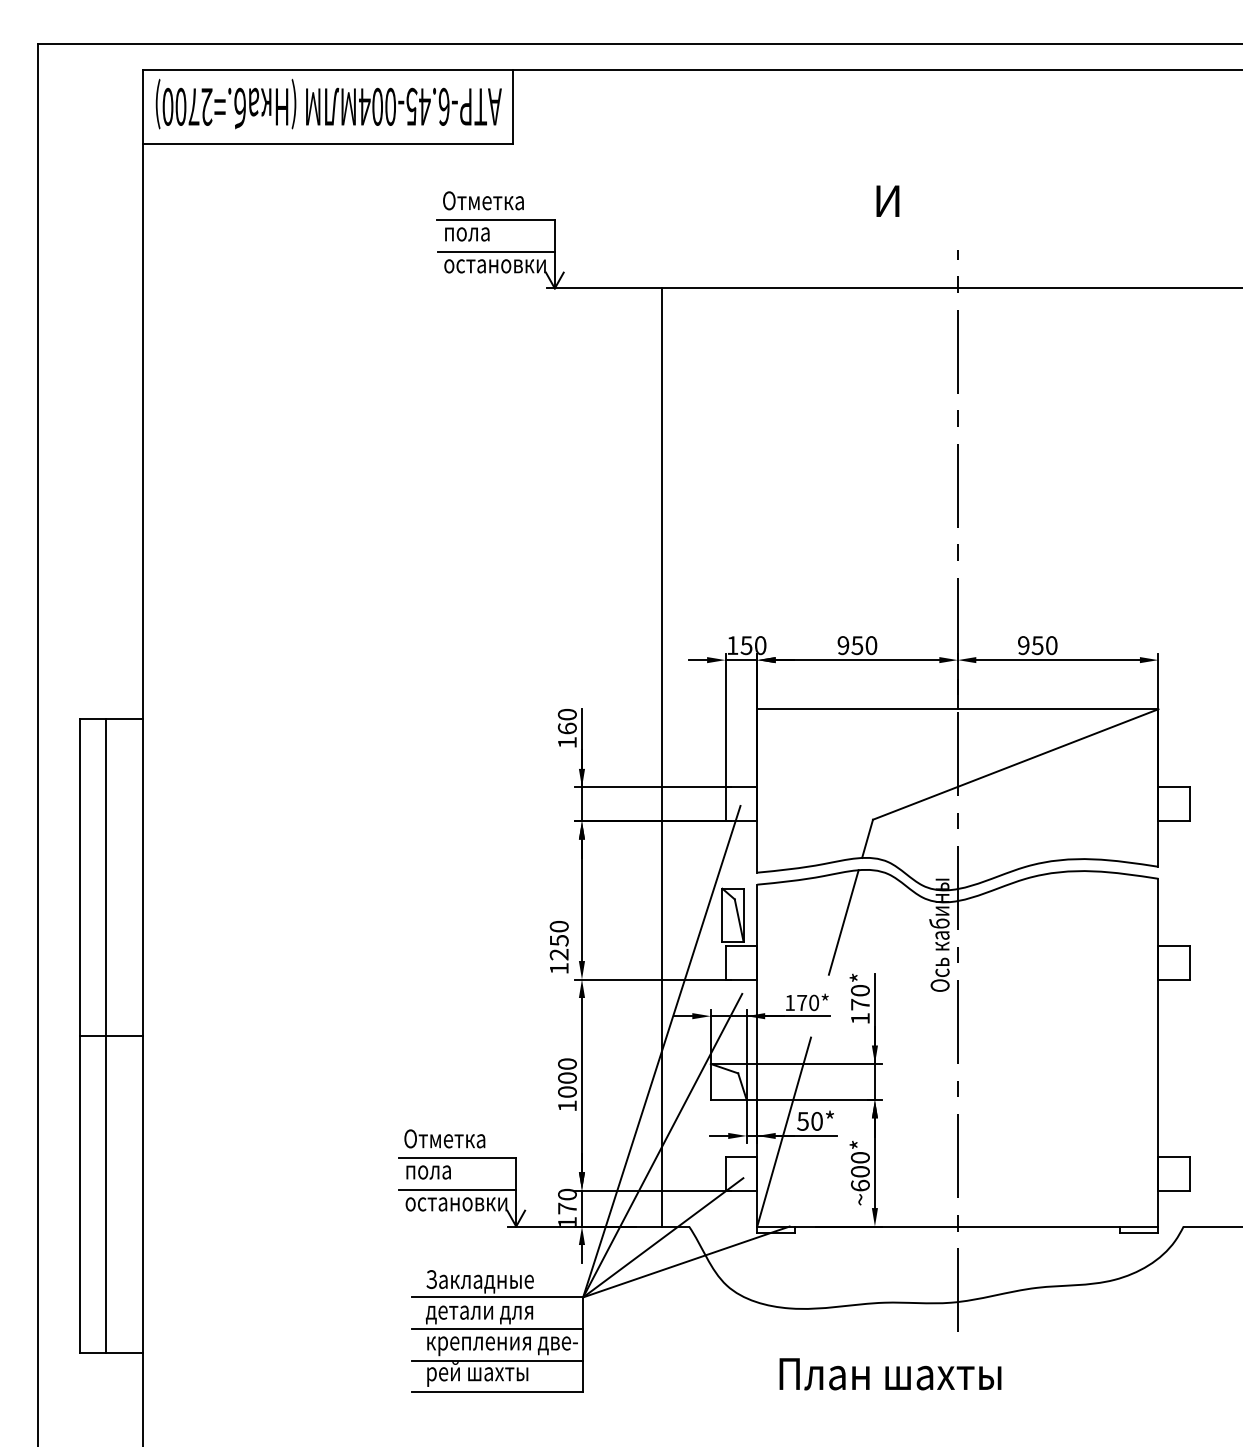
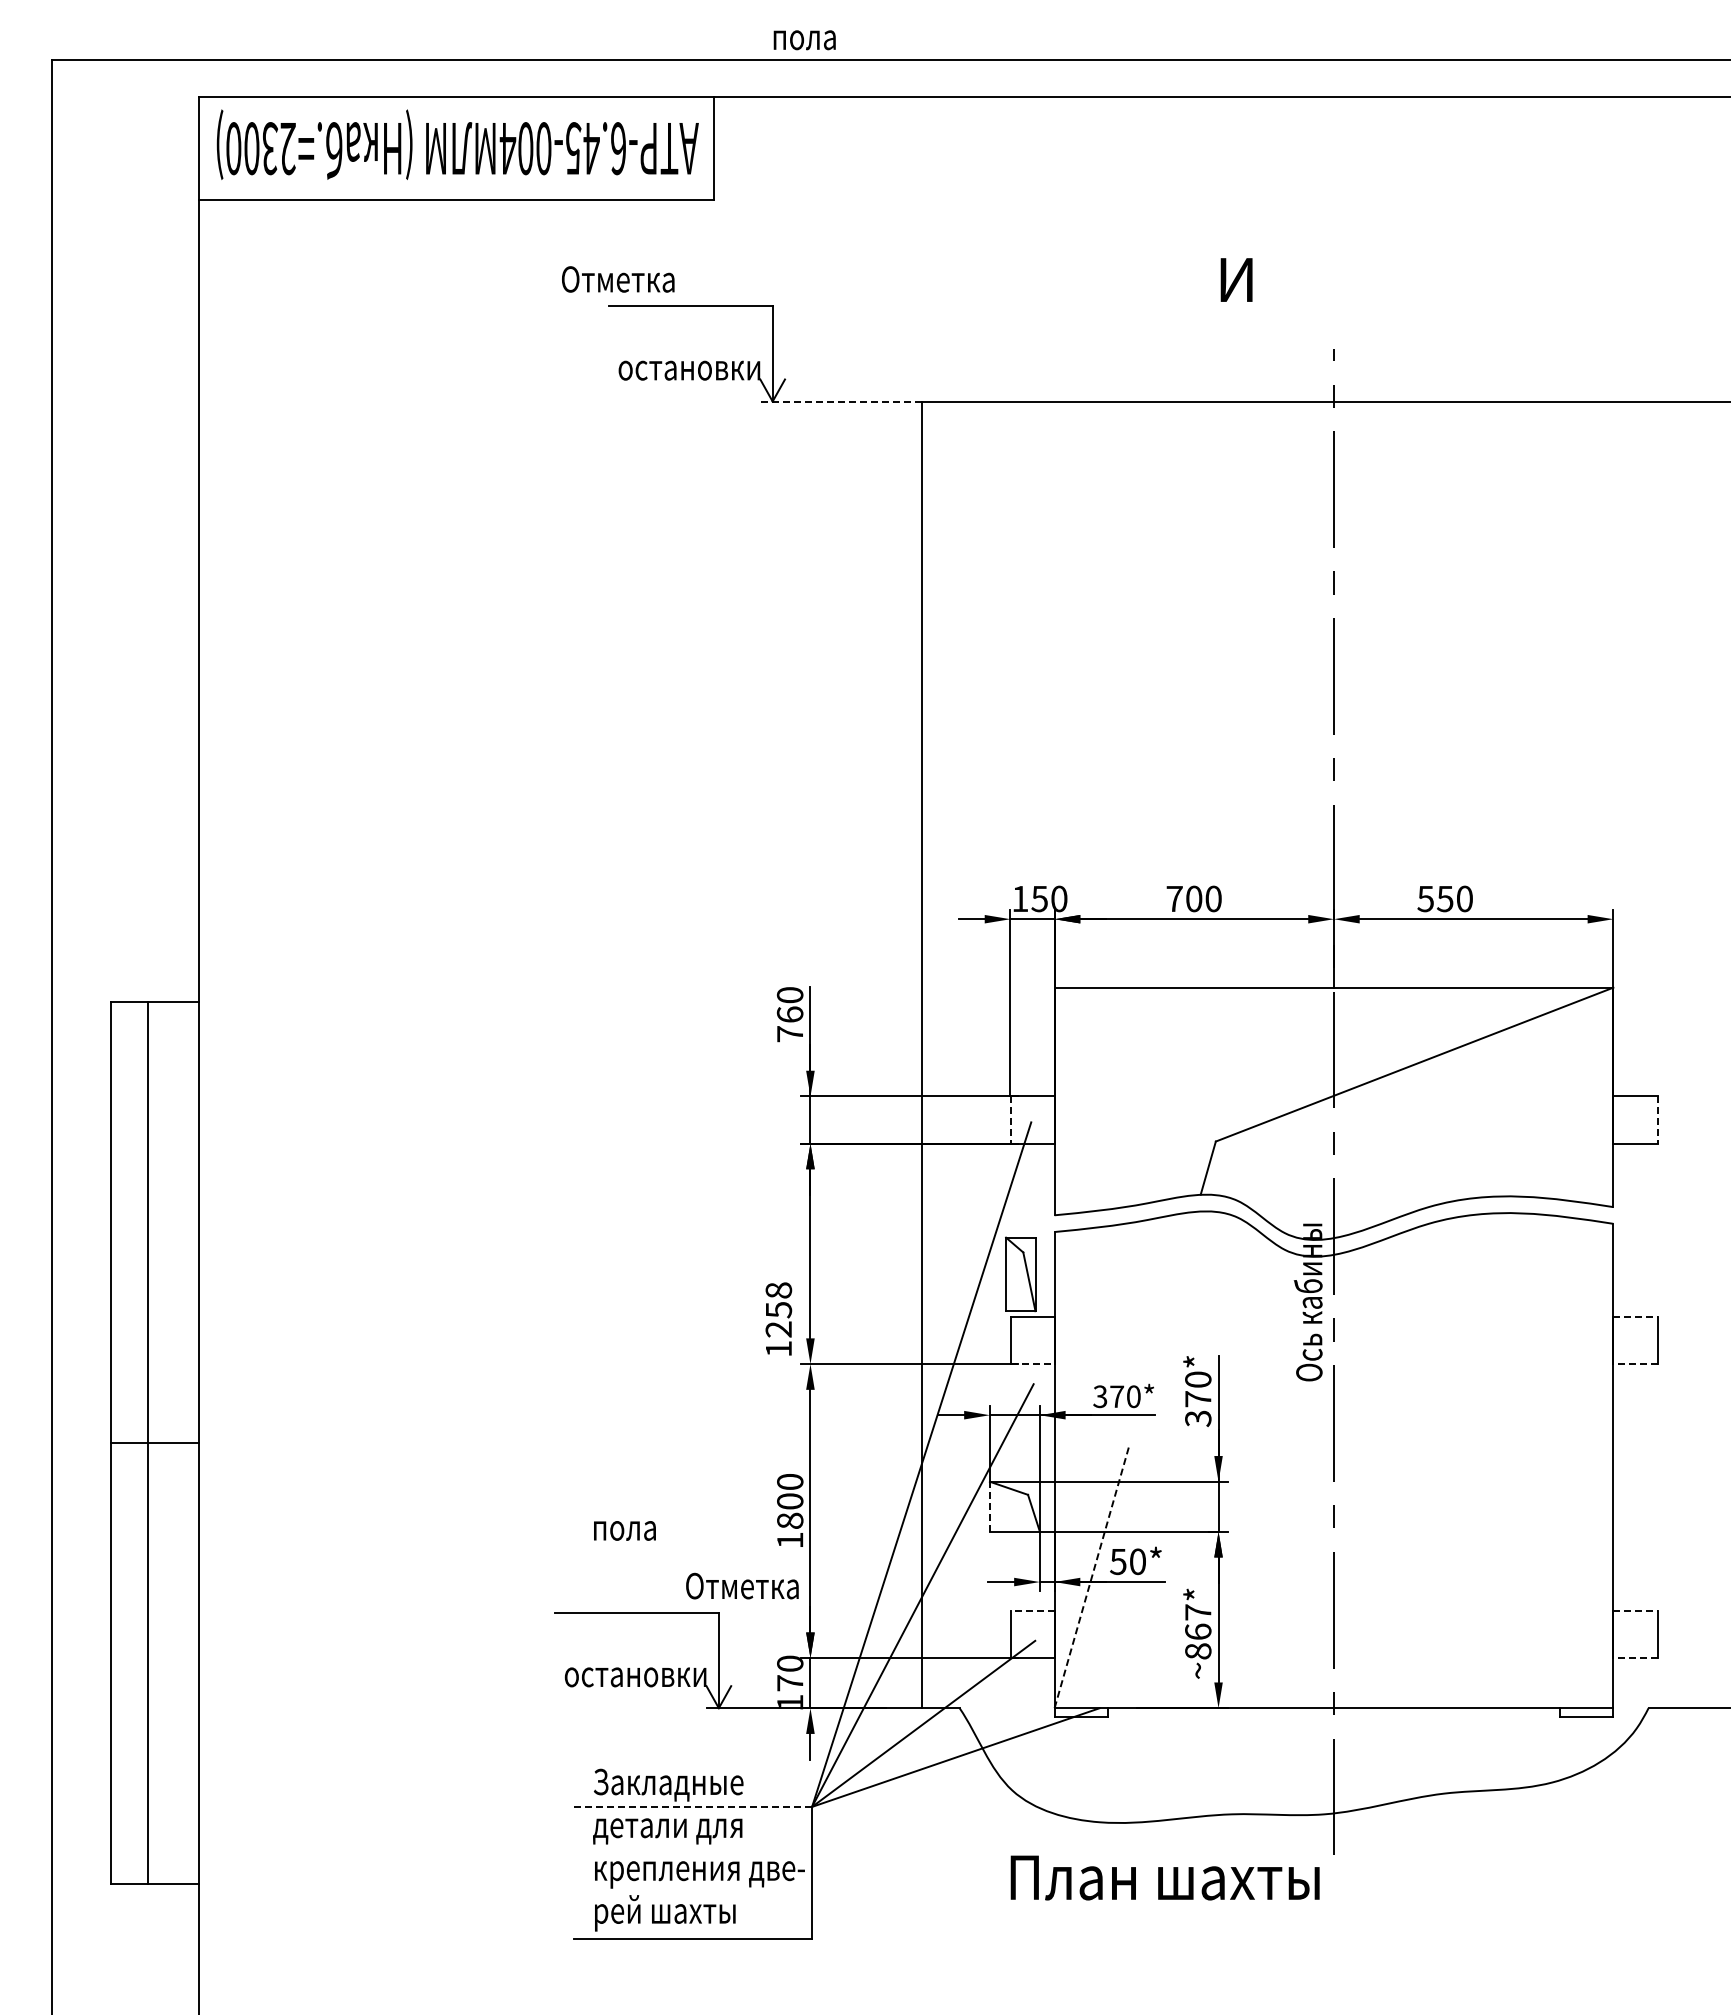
text: (193, 106) -> (269, 148), .=2700) -> .=2300)
text: (483, 200) -> (618, 279), moved
text: (467, 234) -> (804, 40), moved
line: (495, 251) -> (690, 350), removed
line: (604, 288) -> (841, 401), solid -> dashed
text: (850, 645) -> (1184, 898), 950 -> 700
text: (1023, 645) -> (1425, 898), 950 -> 550
text: (566, 742) -> (789, 1034), 160 -> 760
line: (725, 804) -> (1010, 1120), solid -> dashed
line: (1190, 804) -> (1657, 1120), solid -> dashed
line: (843, 922) -> (1174, 1284), removed
text: (559, 926) -> (778, 1290), 1250 -> 1258
line: (1174, 946) -> (1635, 1317), solid -> dashed
line: (742, 979) -> (1033, 1364), solid -> dashed
line: (1173, 979) -> (1634, 1364), solid -> dashed
text: (790, 1002) -> (1100, 1396), 170* -> 370*
text: (860, 1018) -> (1198, 1418), 170* -> 370*
line: (710, 1081) -> (989, 1506), solid -> dashed
text: (567, 1091) -> (790, 1520), 1000 -> 1800
line: (784, 1131) -> (1092, 1576), solid -> dashed
text: (444, 1138) -> (742, 1585), moved
line: (741, 1157) -> (1032, 1611), solid -> dashed
line: (1174, 1157) -> (1635, 1611), solid -> dashed
text: (860, 1171) -> (1198, 1631), ~600* -> ~867*
text: (428, 1172) -> (624, 1530), moved
line: (457, 1189) -> (636, 1656), removed
line: (1173, 1190) -> (1634, 1658), solid -> dashed
line: (498, 1297) -> (693, 1806), solid -> dashed
line: (497, 1329) -> (692, 1851), removed
line: (497, 1360) -> (692, 1895), removed
text: (889, 1373) -> (1164, 1877), moved

